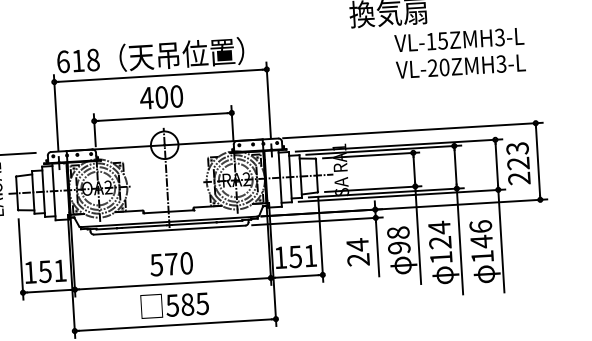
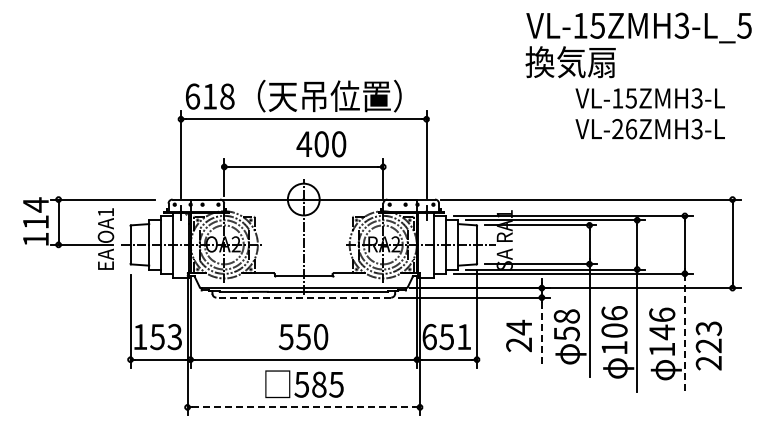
text: (444, 67) -> (631, 129), VL-20ZMH3-L -> VL-26ZMH3-L
text: (161, 97) -> (321, 144), moved
text: (518, 163) -> (708, 345), moved
line: (169, 230) -> (303, 297), solid -> dashed
text: (439, 234) -> (614, 321), 124 -> 106
line: (501, 241) -> (684, 333), solid -> dashed
text: (398, 247) -> (566, 333), 98 -> 58
line: (377, 249) -> (541, 334), solid -> dashed
text: (280, 257) -> (429, 336), 151 -> 651
text: (171, 264) -> (303, 337), 570 -> 550
text: (59, 270) -> (174, 336), 151 -> 153
line: (176, 325) -> (304, 407), solid -> dashed

